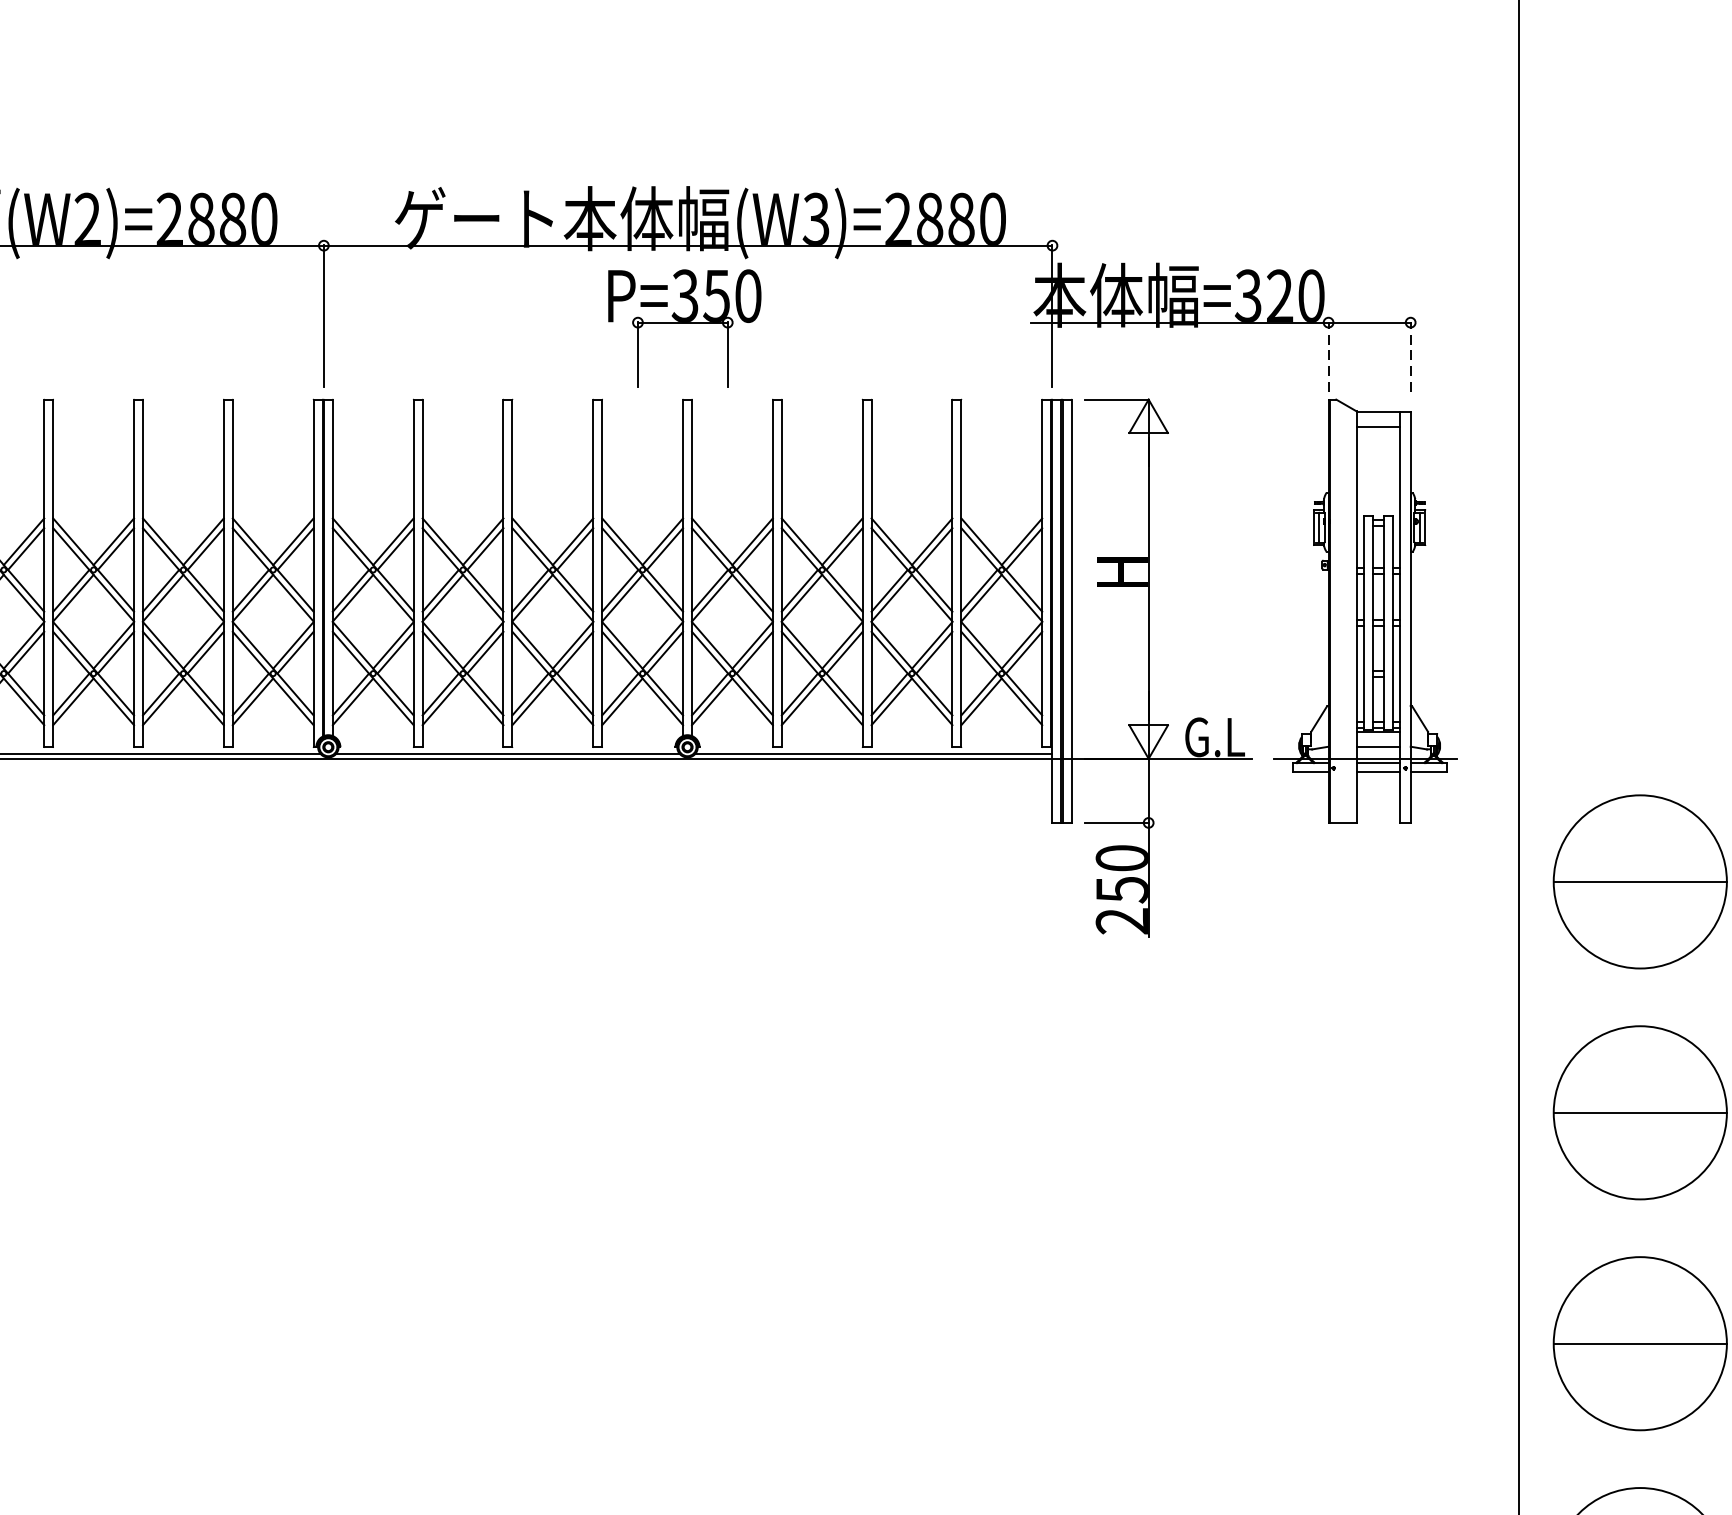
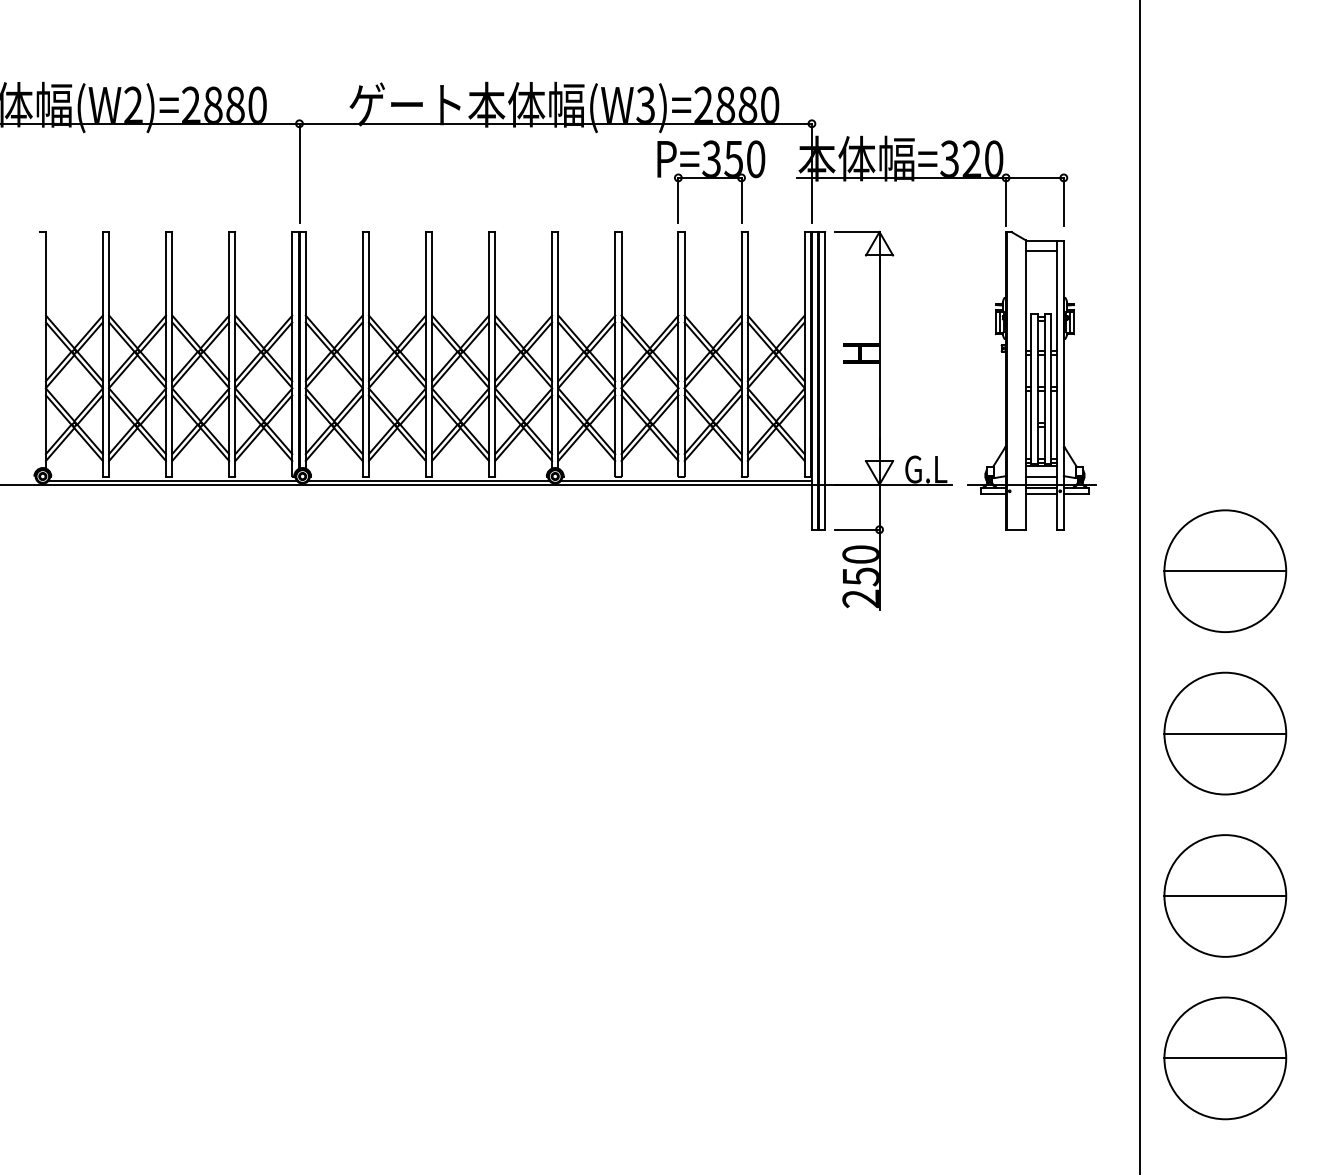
part: (685, 327) -> (711, 181), moved
line: (1329, 356) -> (1006, 201), dashed -> solid
line: (1410, 356) -> (1063, 201), dashed -> solid

